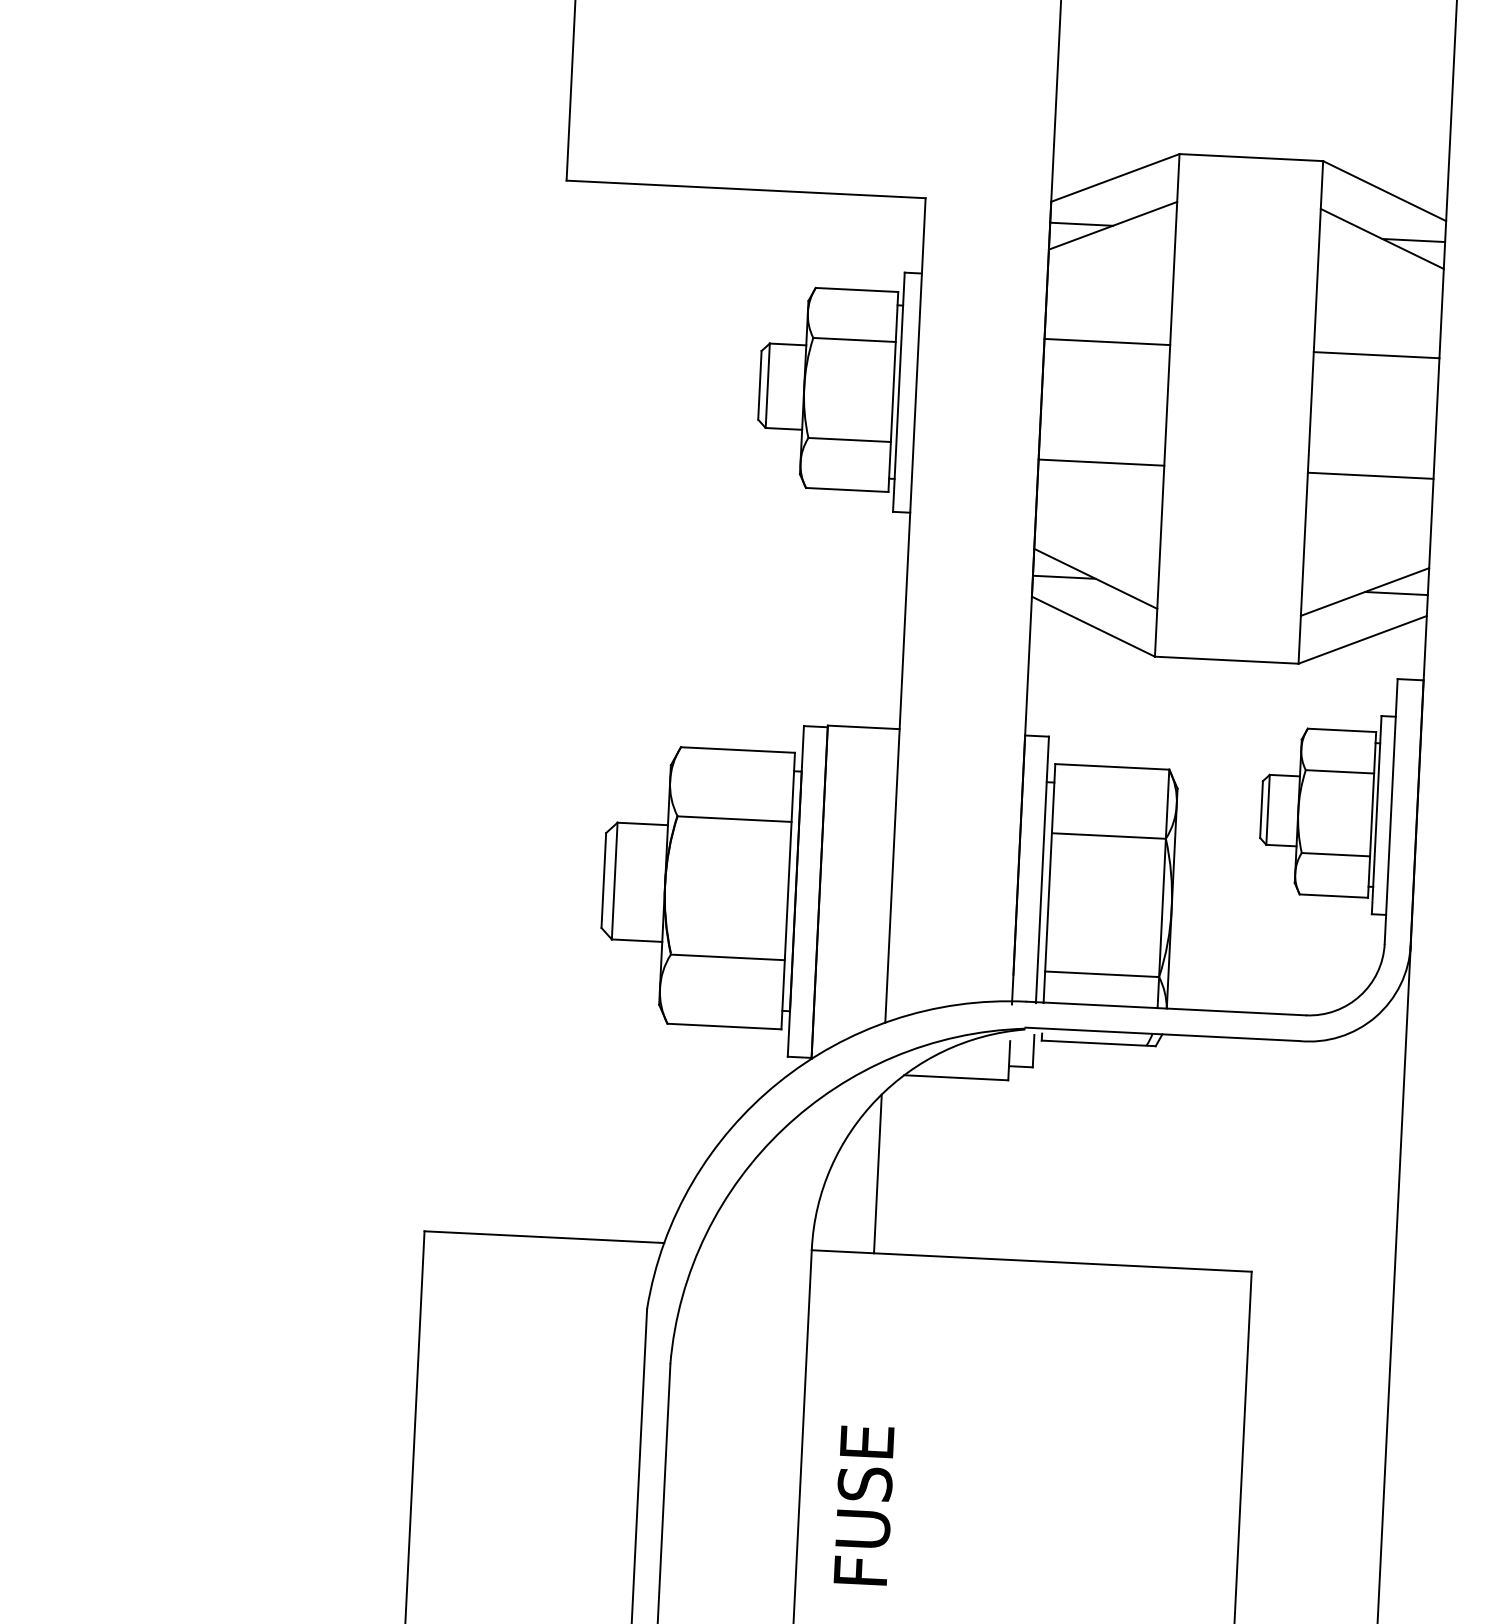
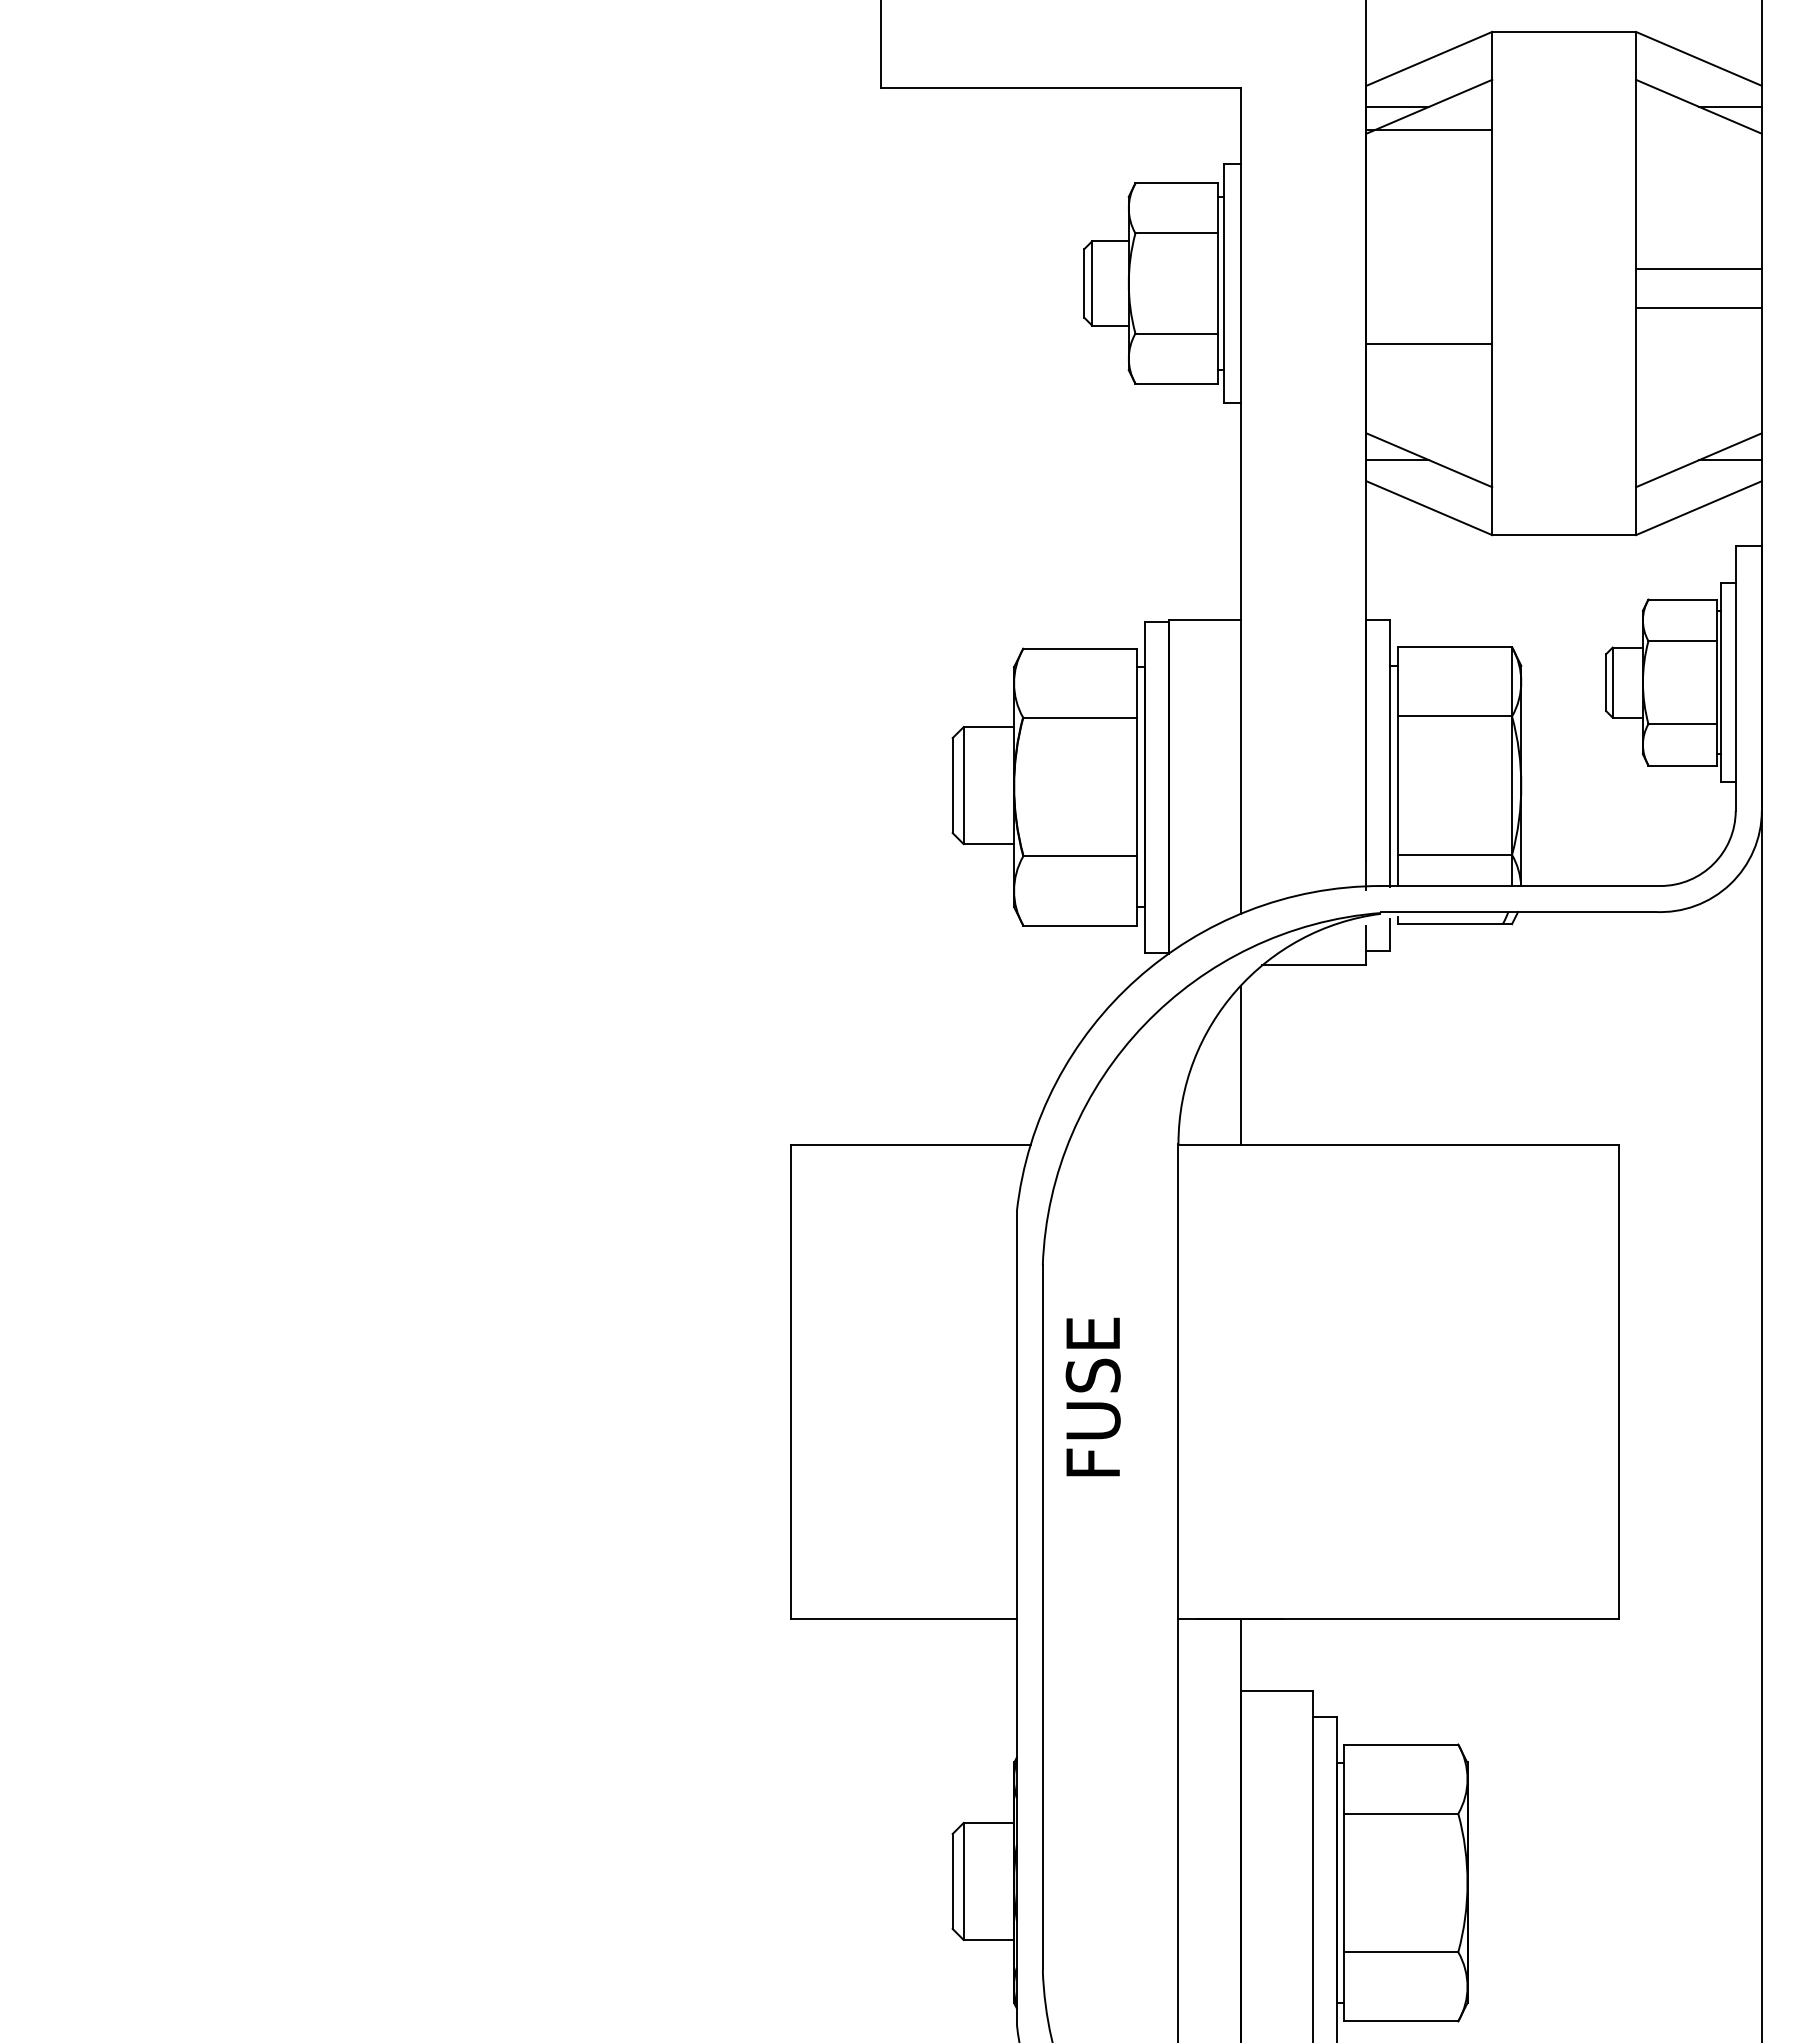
line: (1107, 342) -> (1429, 130), moved
line: (1376, 355) -> (1698, 308), moved
line: (1370, 475) -> (1698, 268), moved
text: (863, 1504) -> (1092, 1396), moved

